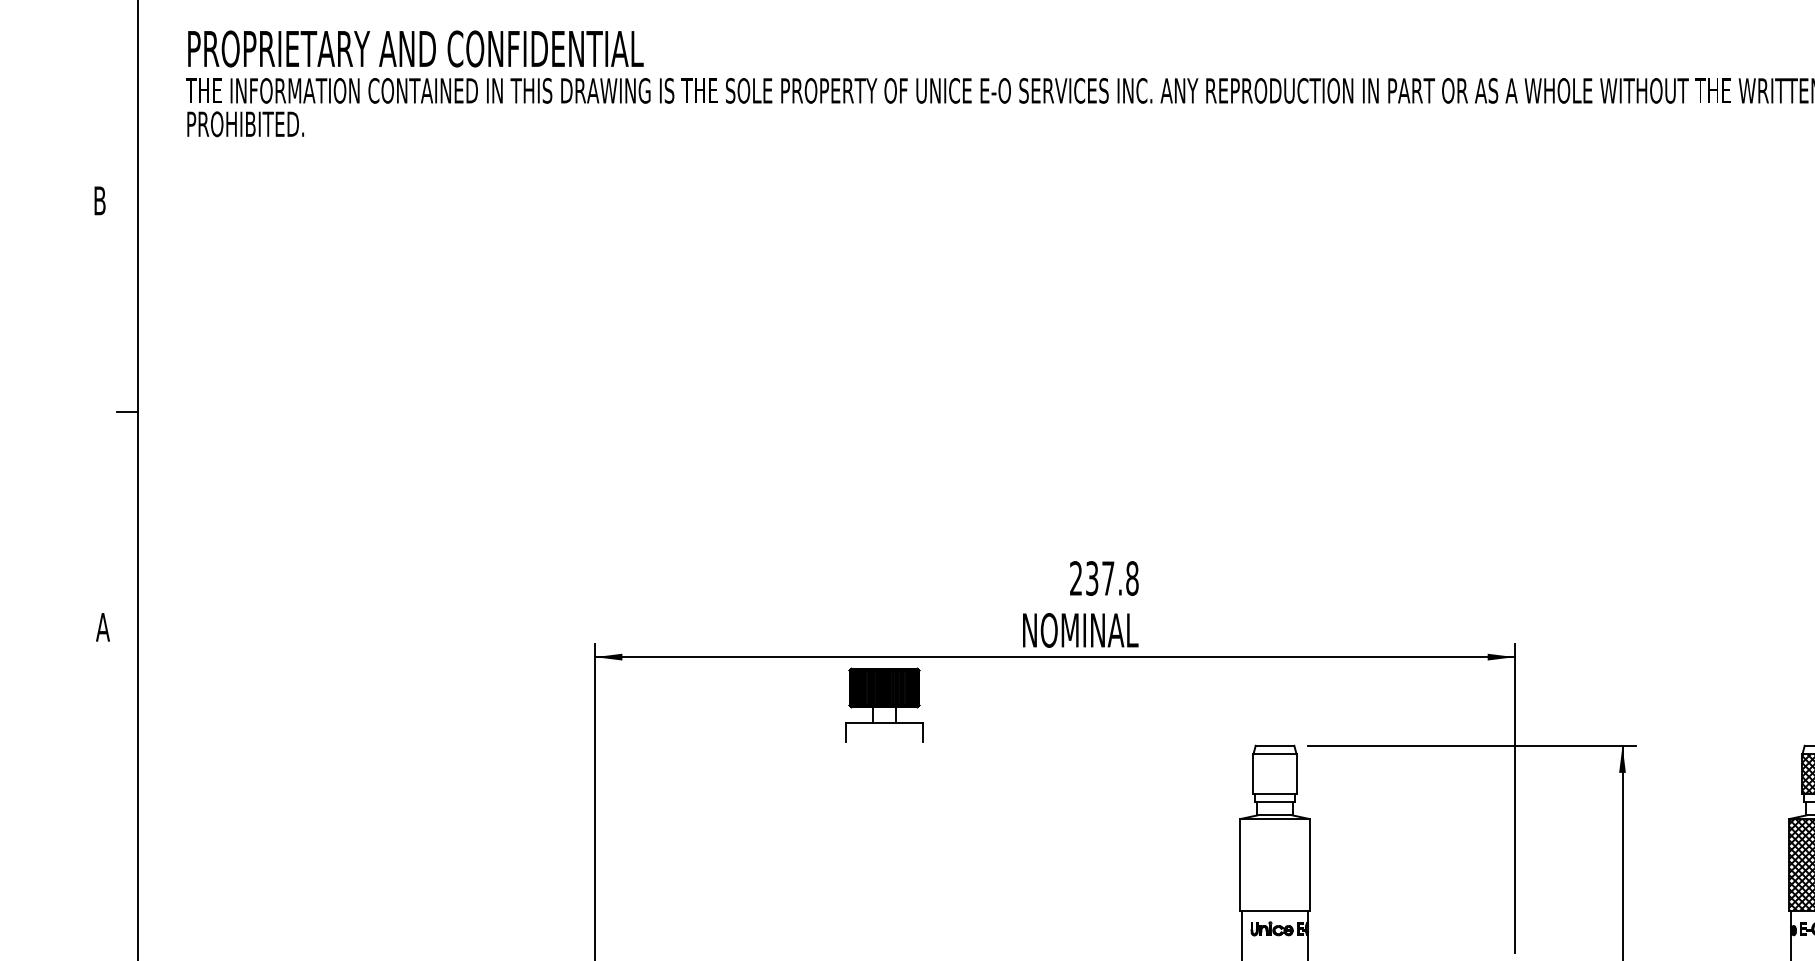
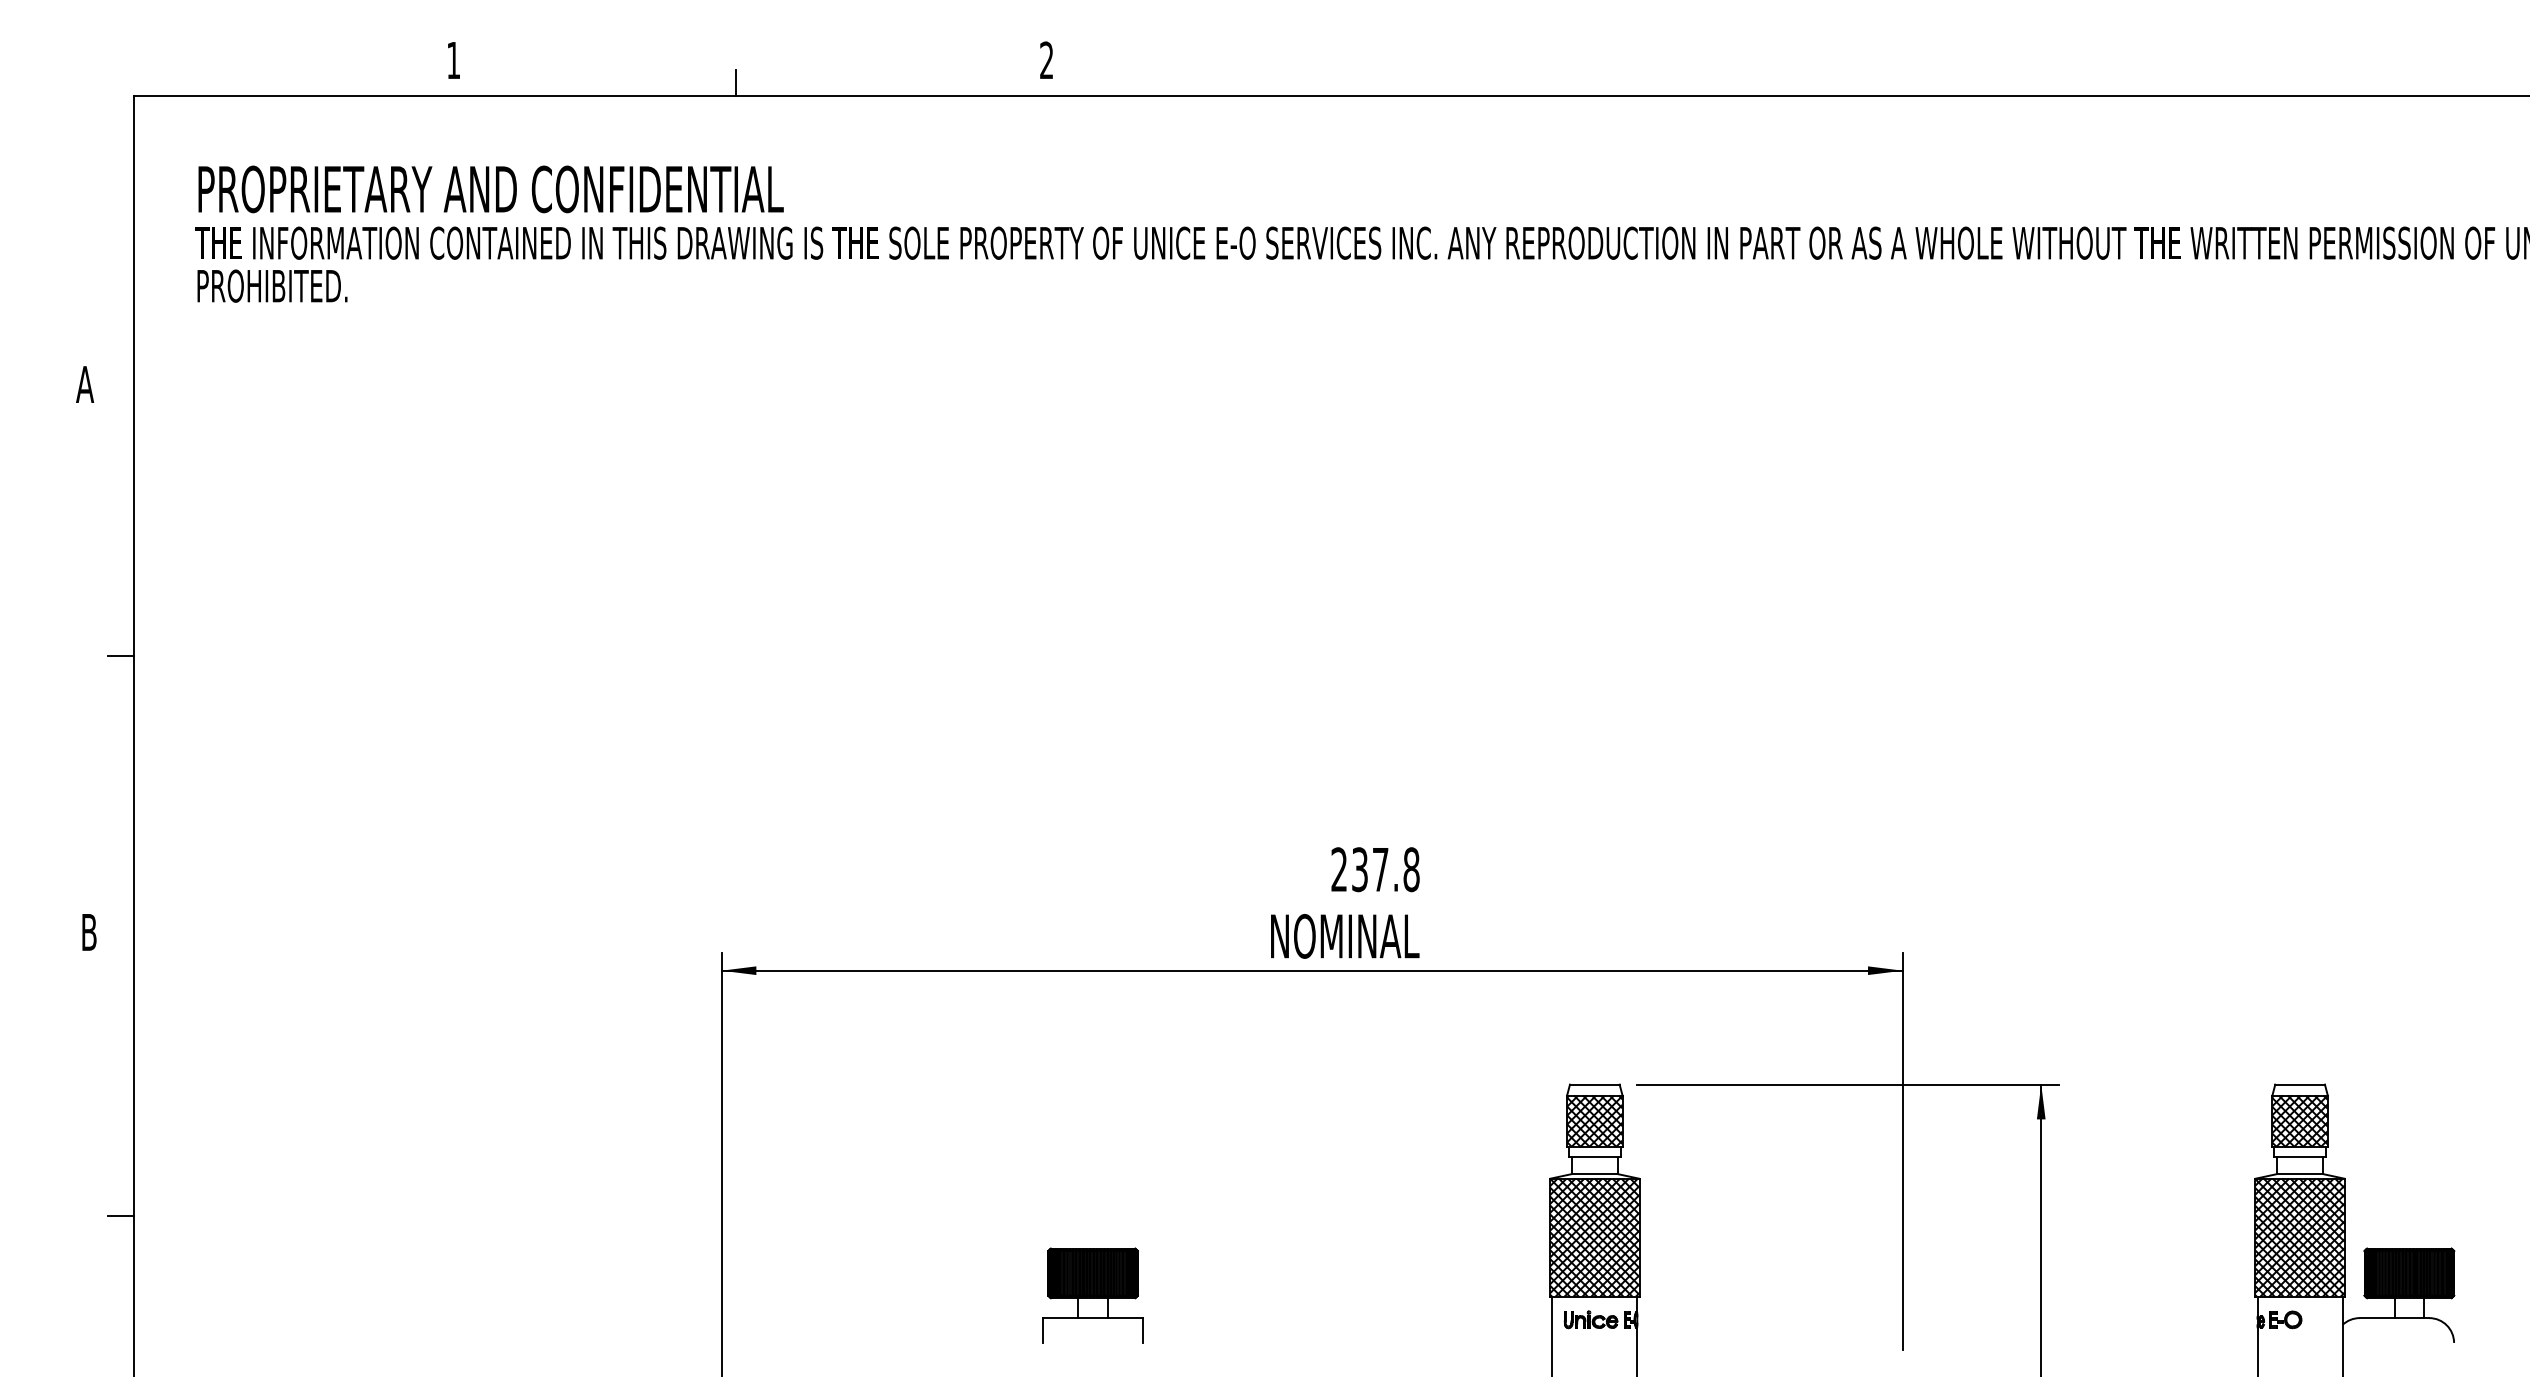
text: (100, 200) -> (85, 384), B -> A
text: (103, 627) -> (89, 932), A -> B
part: (884, 705) -> (1092, 1295), moved
hatch: (1274, 773) -> (1594, 1120), added
line: (127, 847) -> (120, 1215), added
hatch: (1274, 864) -> (1594, 1237), added

